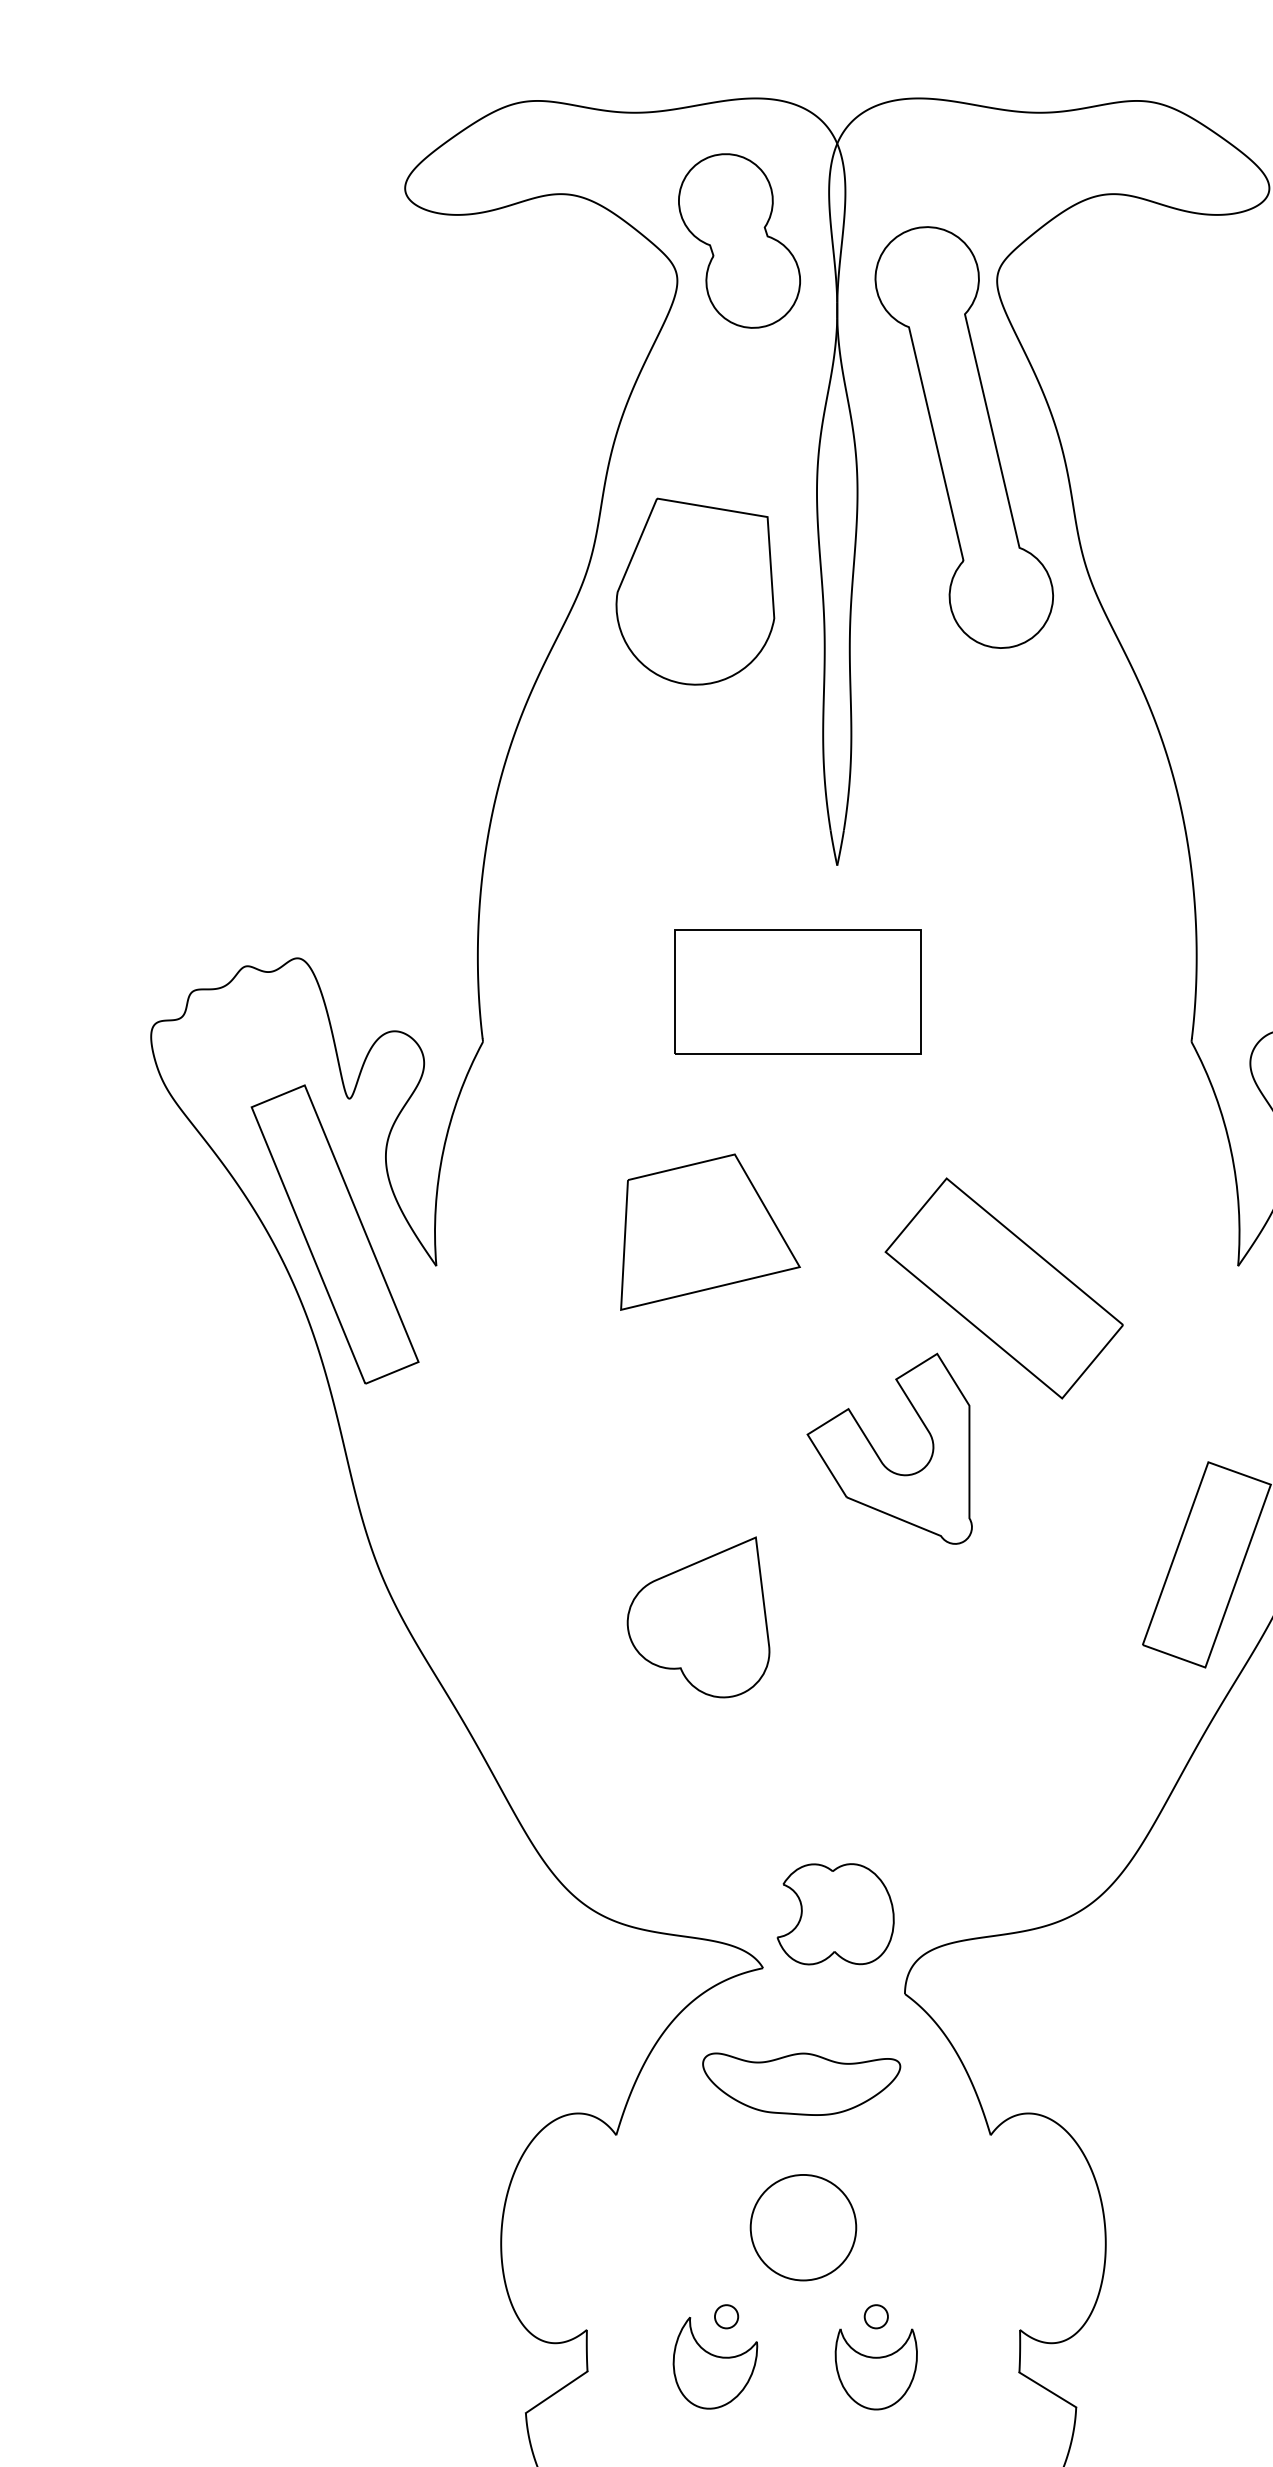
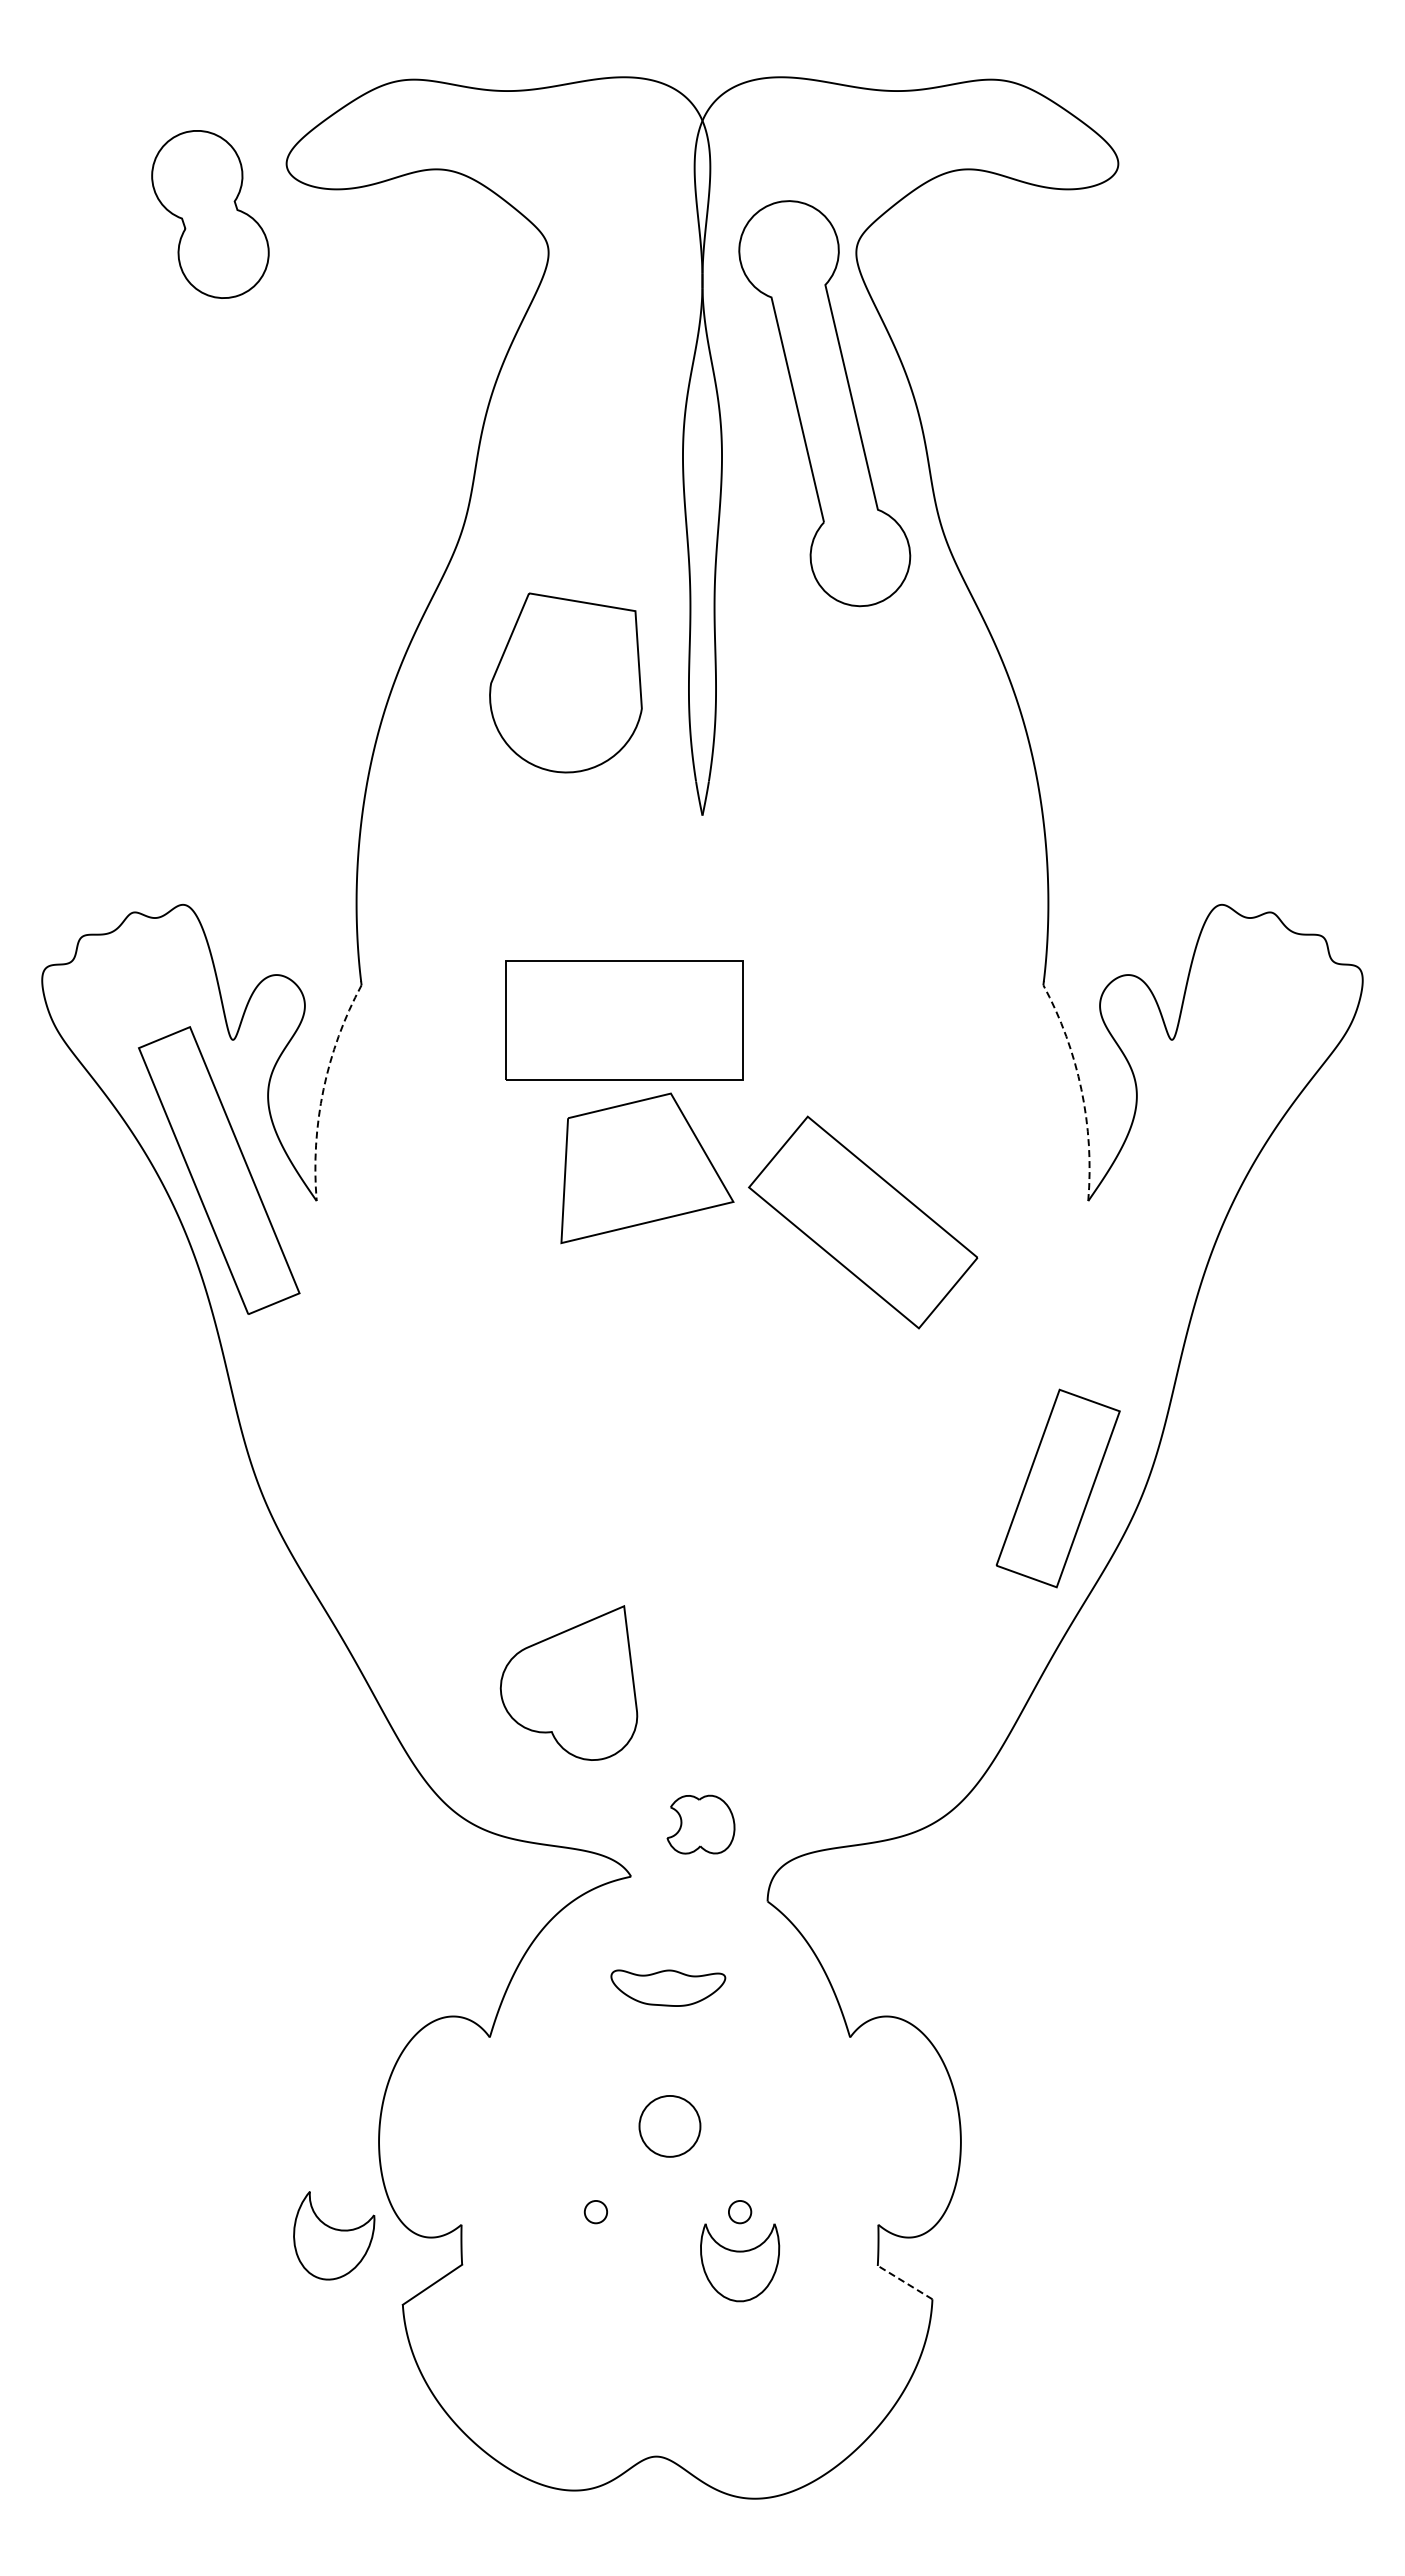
part: (739, 241) -> (210, 214), moved
part: (694, 591) -> (565, 682), moved
part: (797, 992) -> (624, 1020), moved
arc: (443, 1150) -> (323, 1089), solid -> dashed
arc: (1231, 1150) -> (1081, 1089), solid -> dashed
part: (710, 1232) -> (647, 1168), moved
part: (877, 1453) -> (741, 1381), removed
part: (698, 1616) -> (568, 1682), moved
part: (835, 1913) -> (700, 1824), size x0.6
part: (801, 2083) -> (668, 1987), size x0.6
circle: (802, 2227) -> (669, 2126), size x0.6
part: (715, 2362) -> (334, 2235), moved
line: (1047, 2389) -> (904, 2282), solid -> dashed

